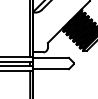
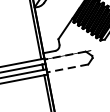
line: (50, 57) -> (64, 55), solid -> dashed
line: (50, 69) -> (67, 68), solid -> dashed

